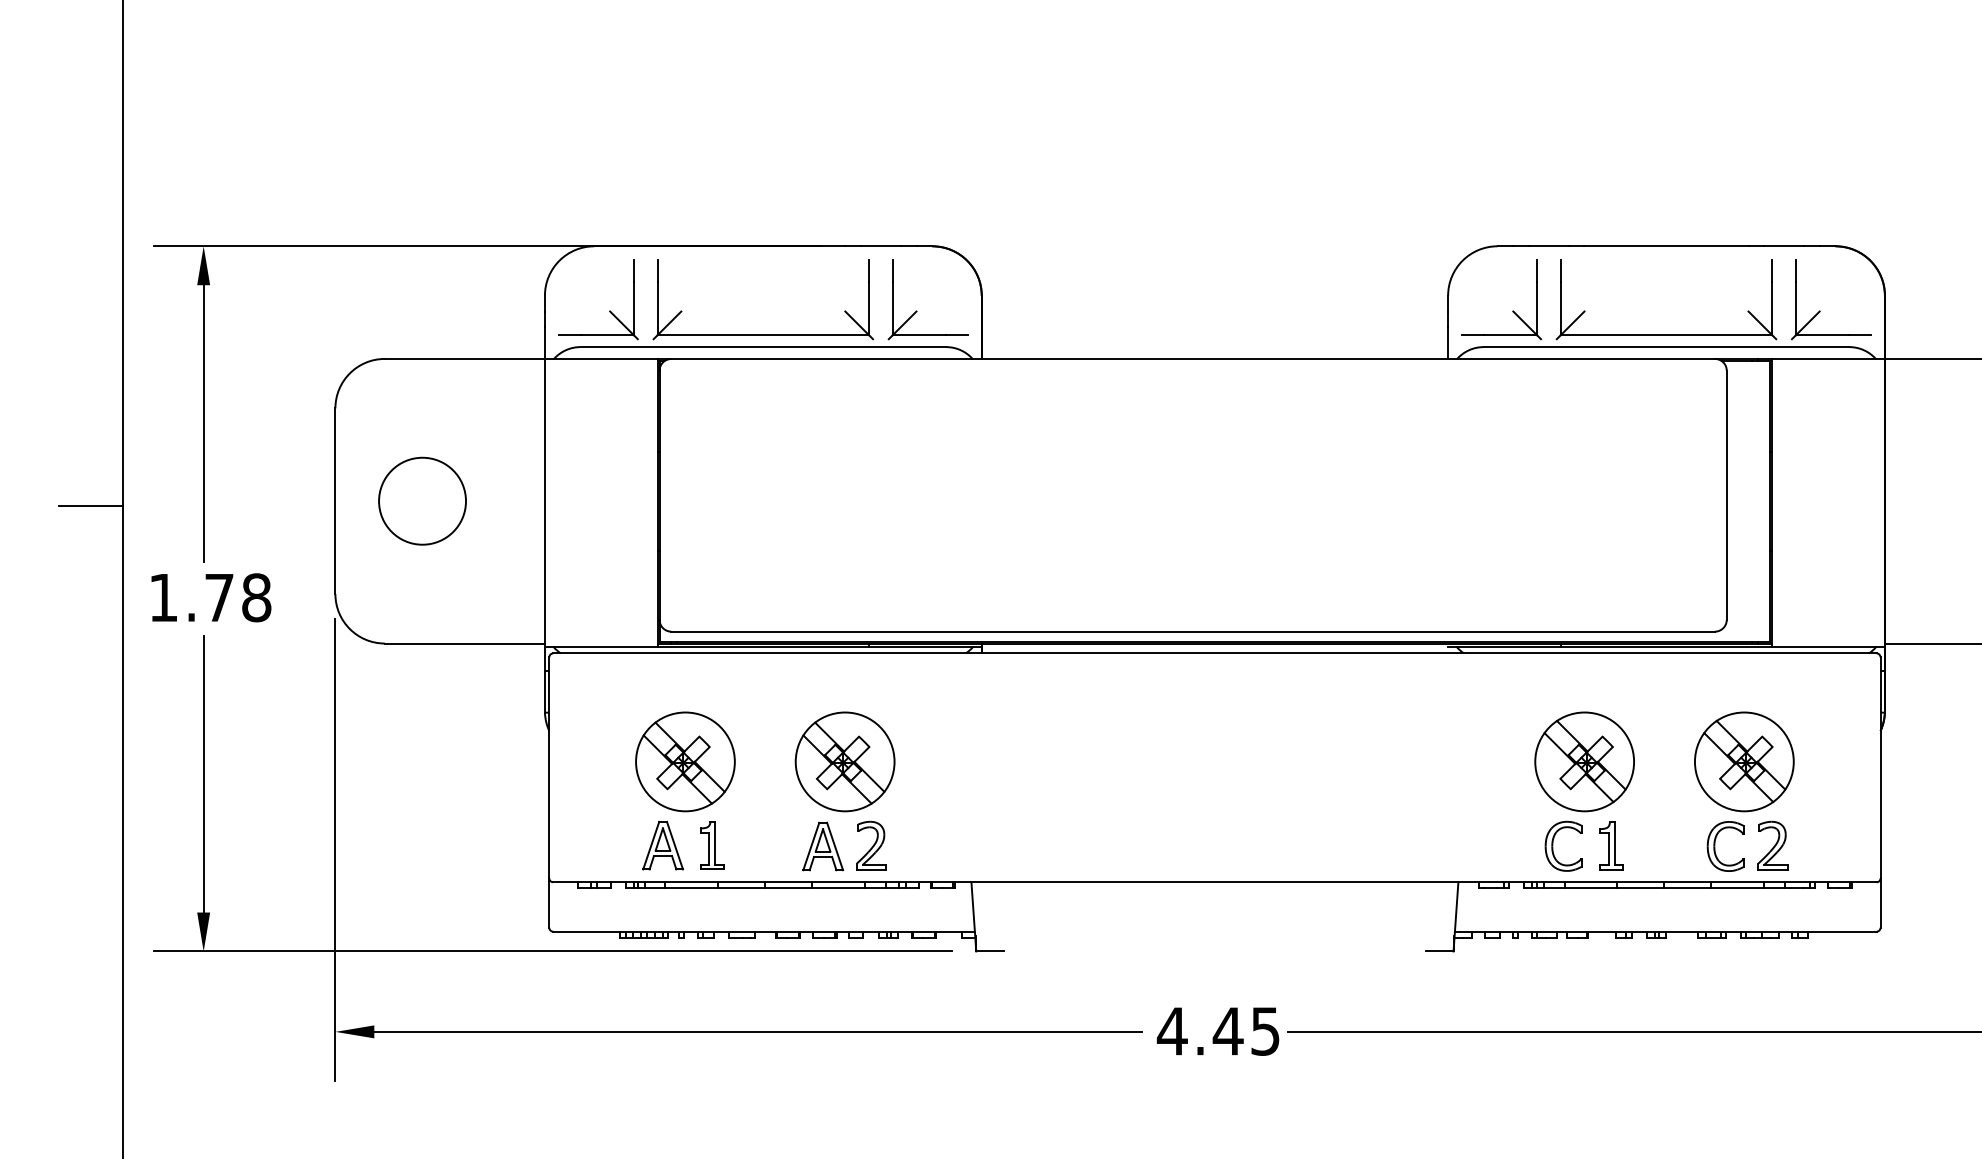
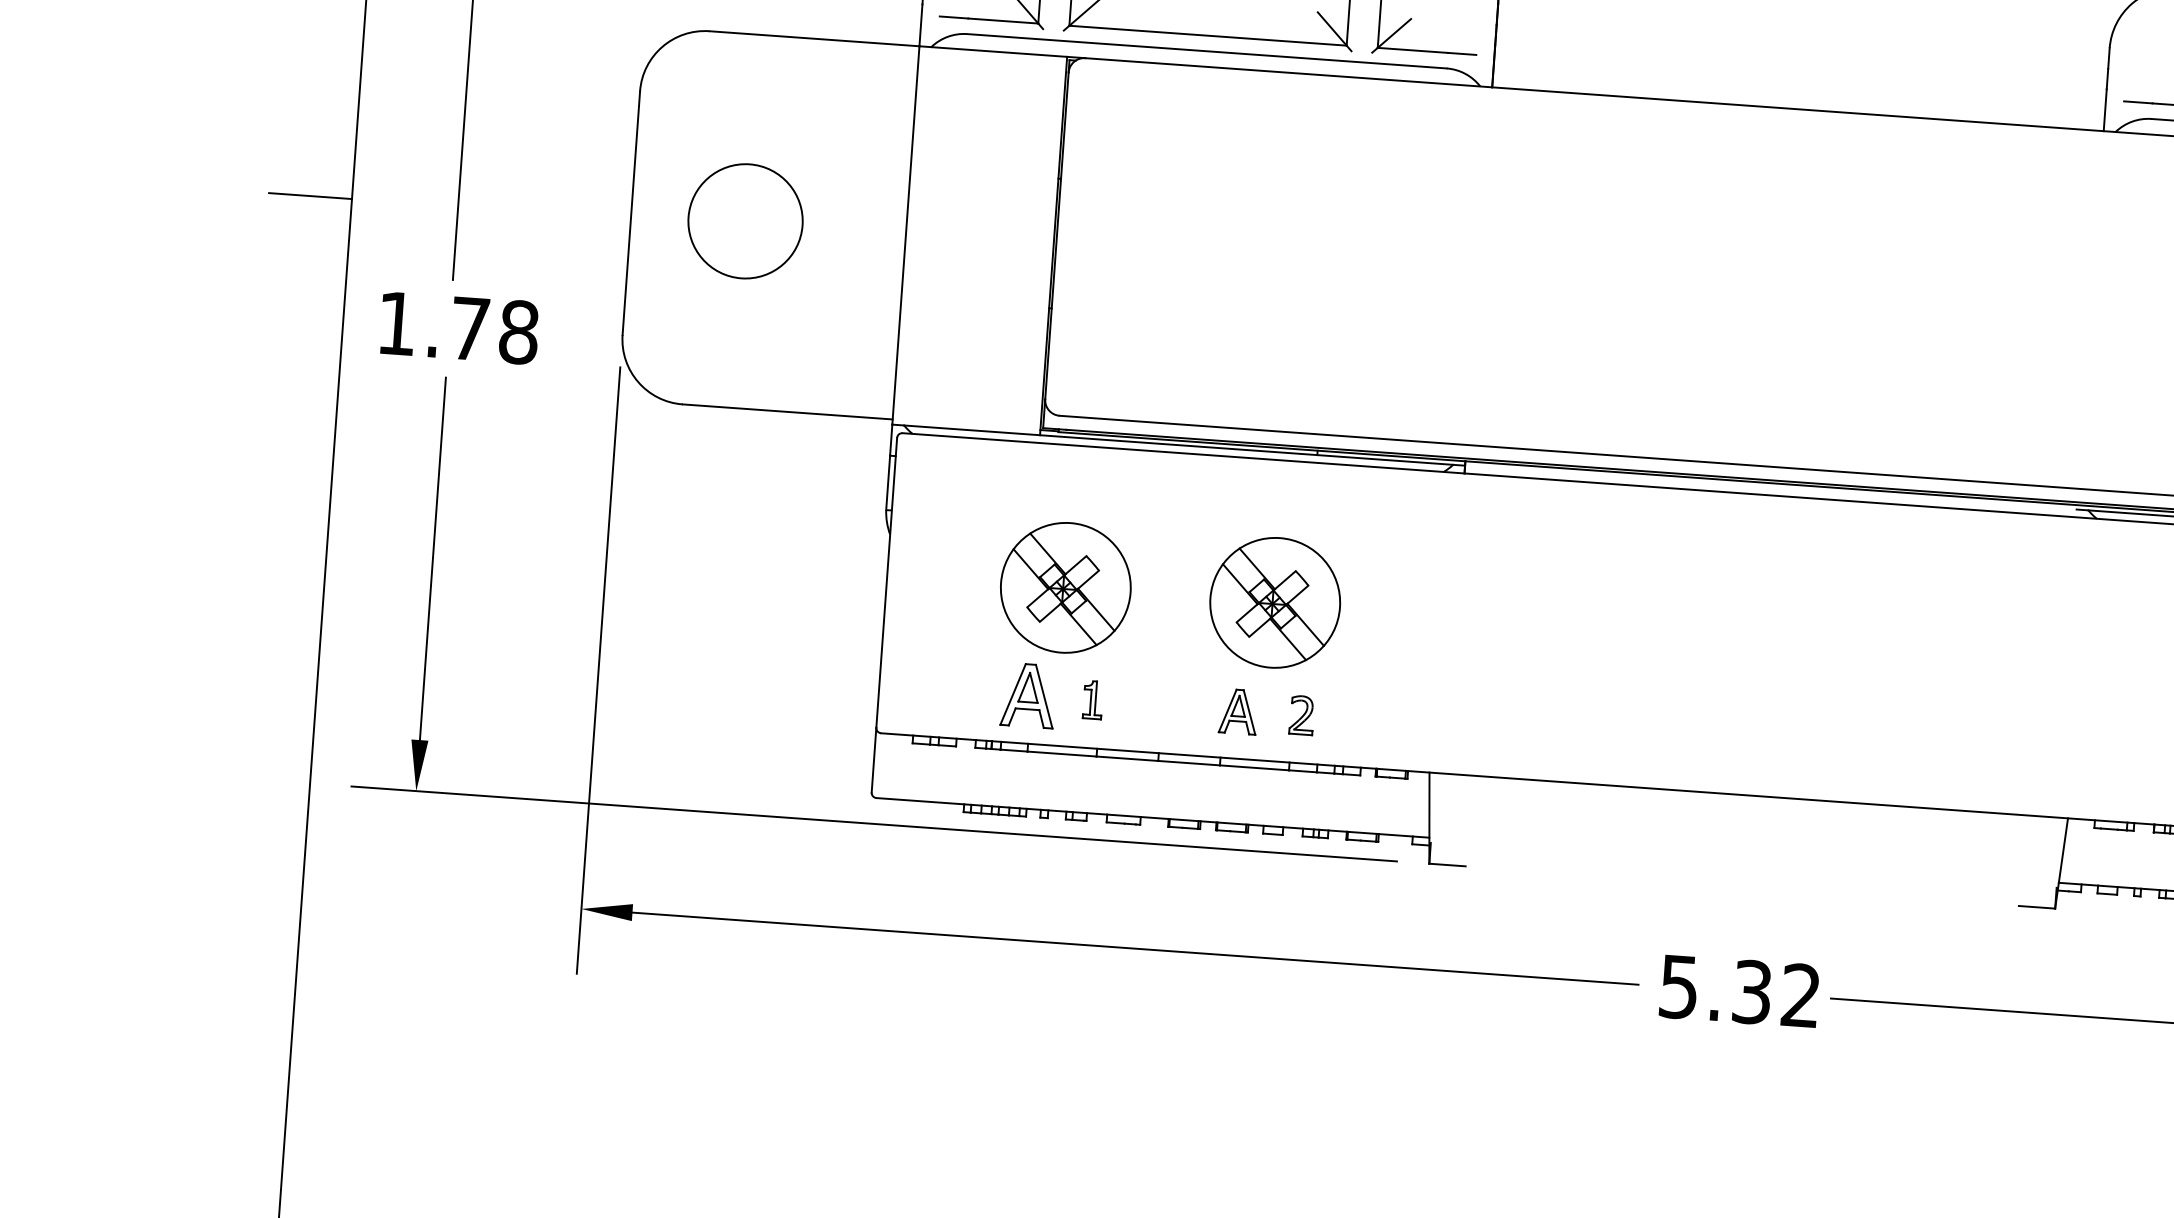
part: (712, 845) -> (1093, 700), size x0.6
part: (871, 845) -> (1301, 714), size x0.6
part: (823, 846) -> (1238, 711), size x0.7
text: (1217, 1030) -> (1738, 990), 4.45 -> 5.32

